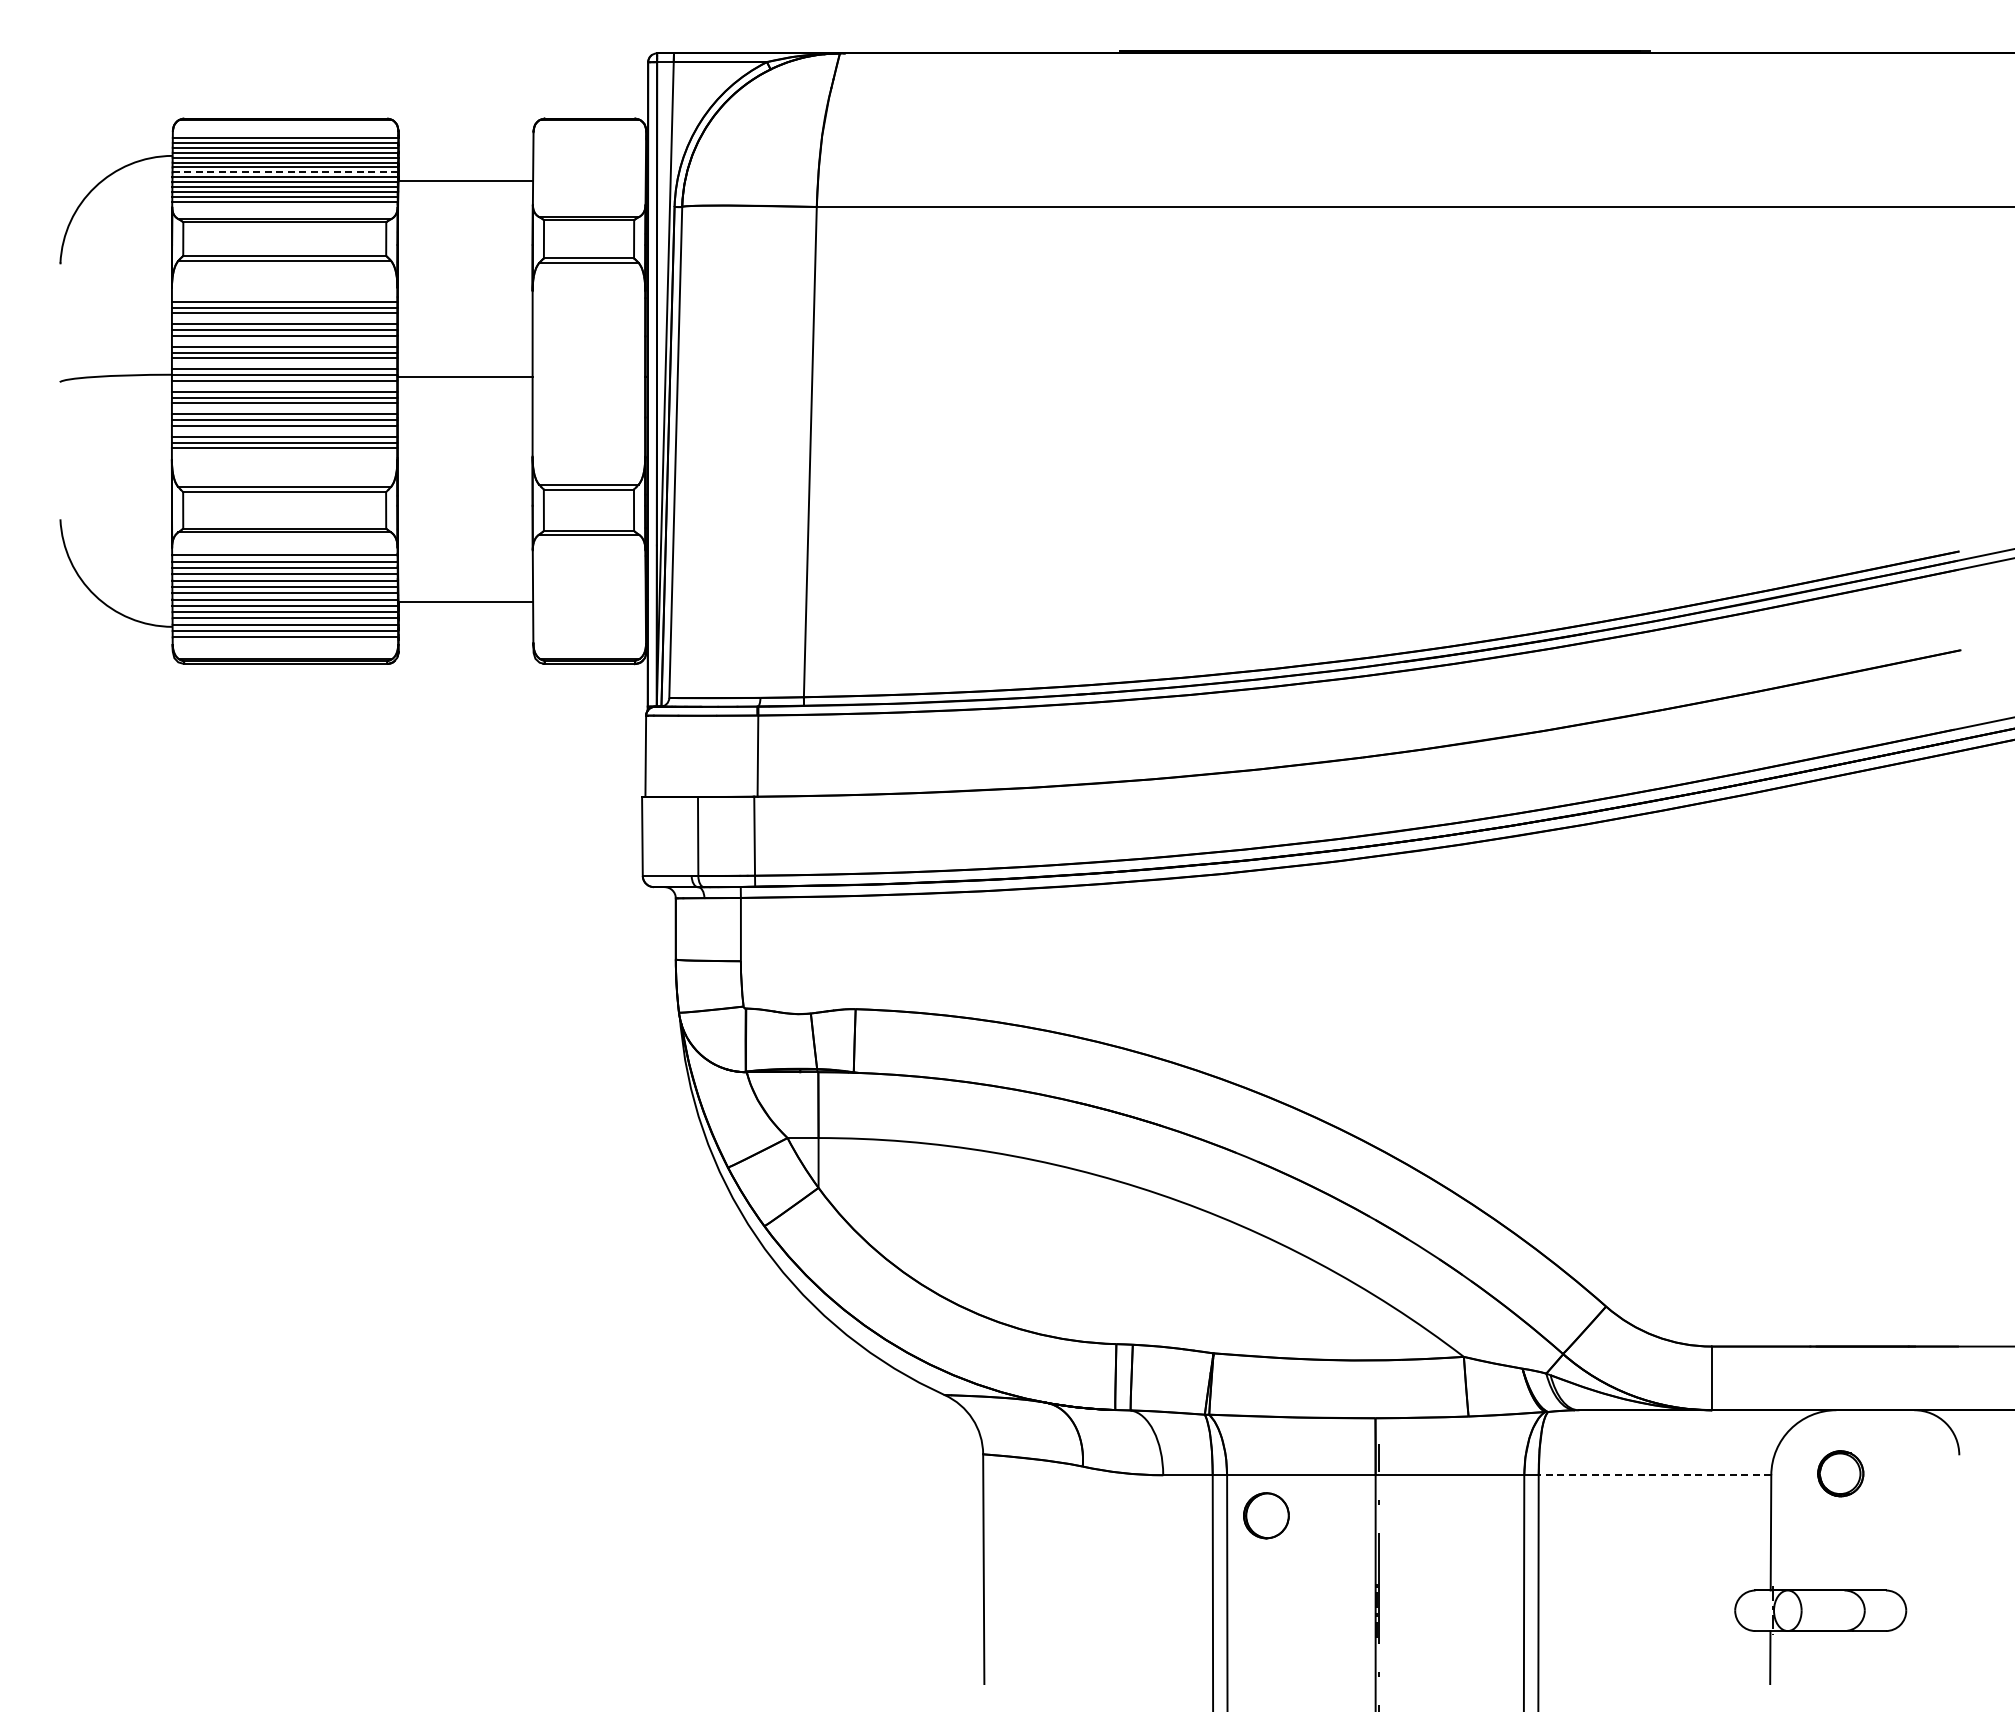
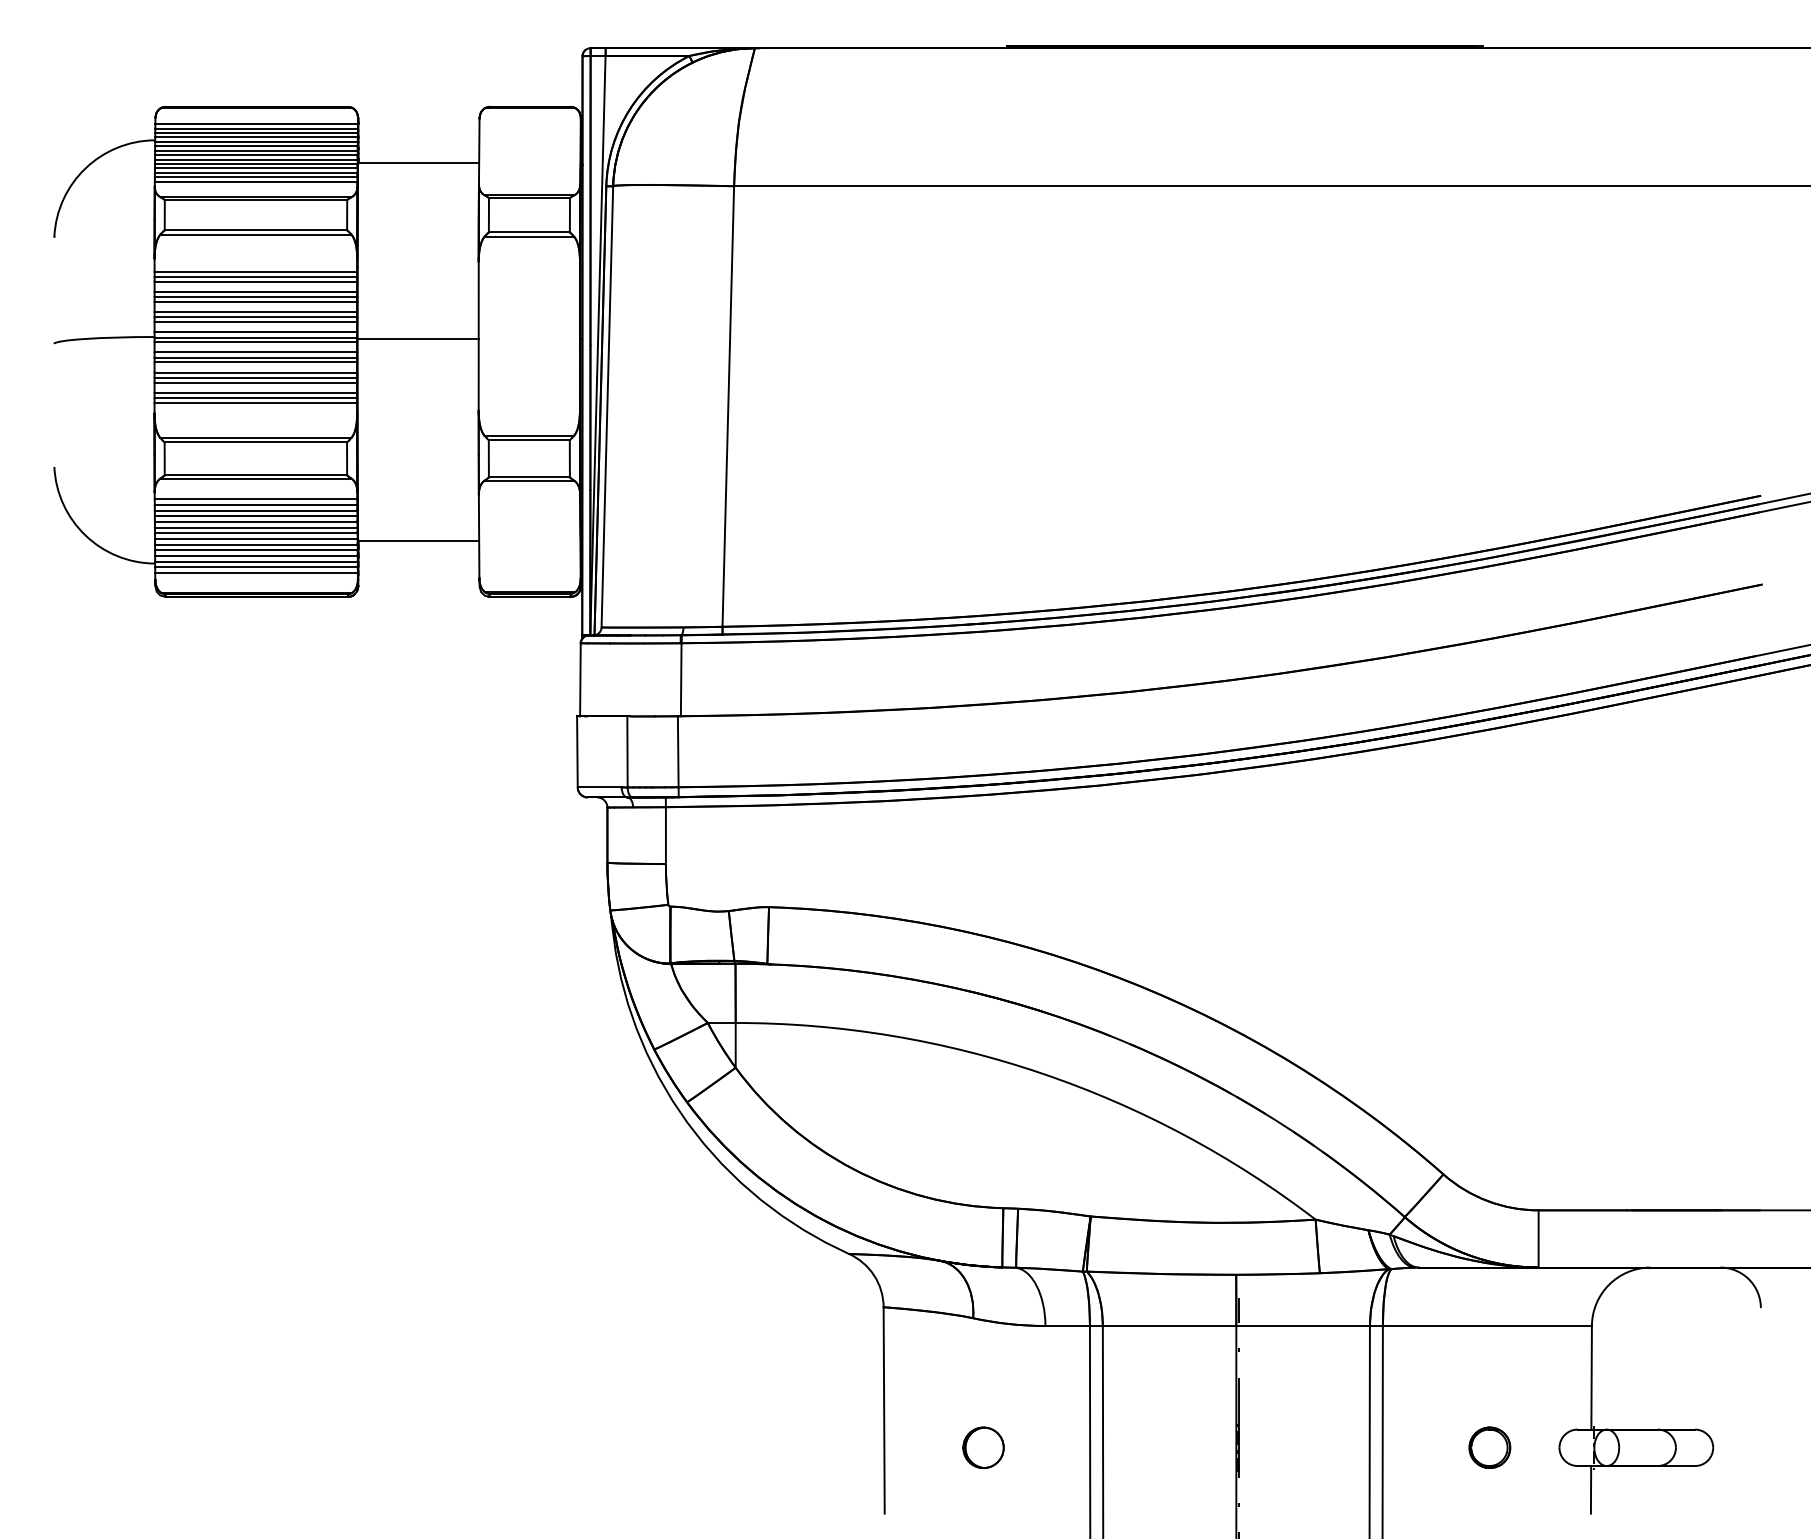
line: (285, 172) -> (256, 155), dashed -> solid
part: (1840, 1473) -> (1489, 1447), moved
line: (1654, 1475) -> (1486, 1326), dashed -> solid
part: (1266, 1515) -> (983, 1447), moved

